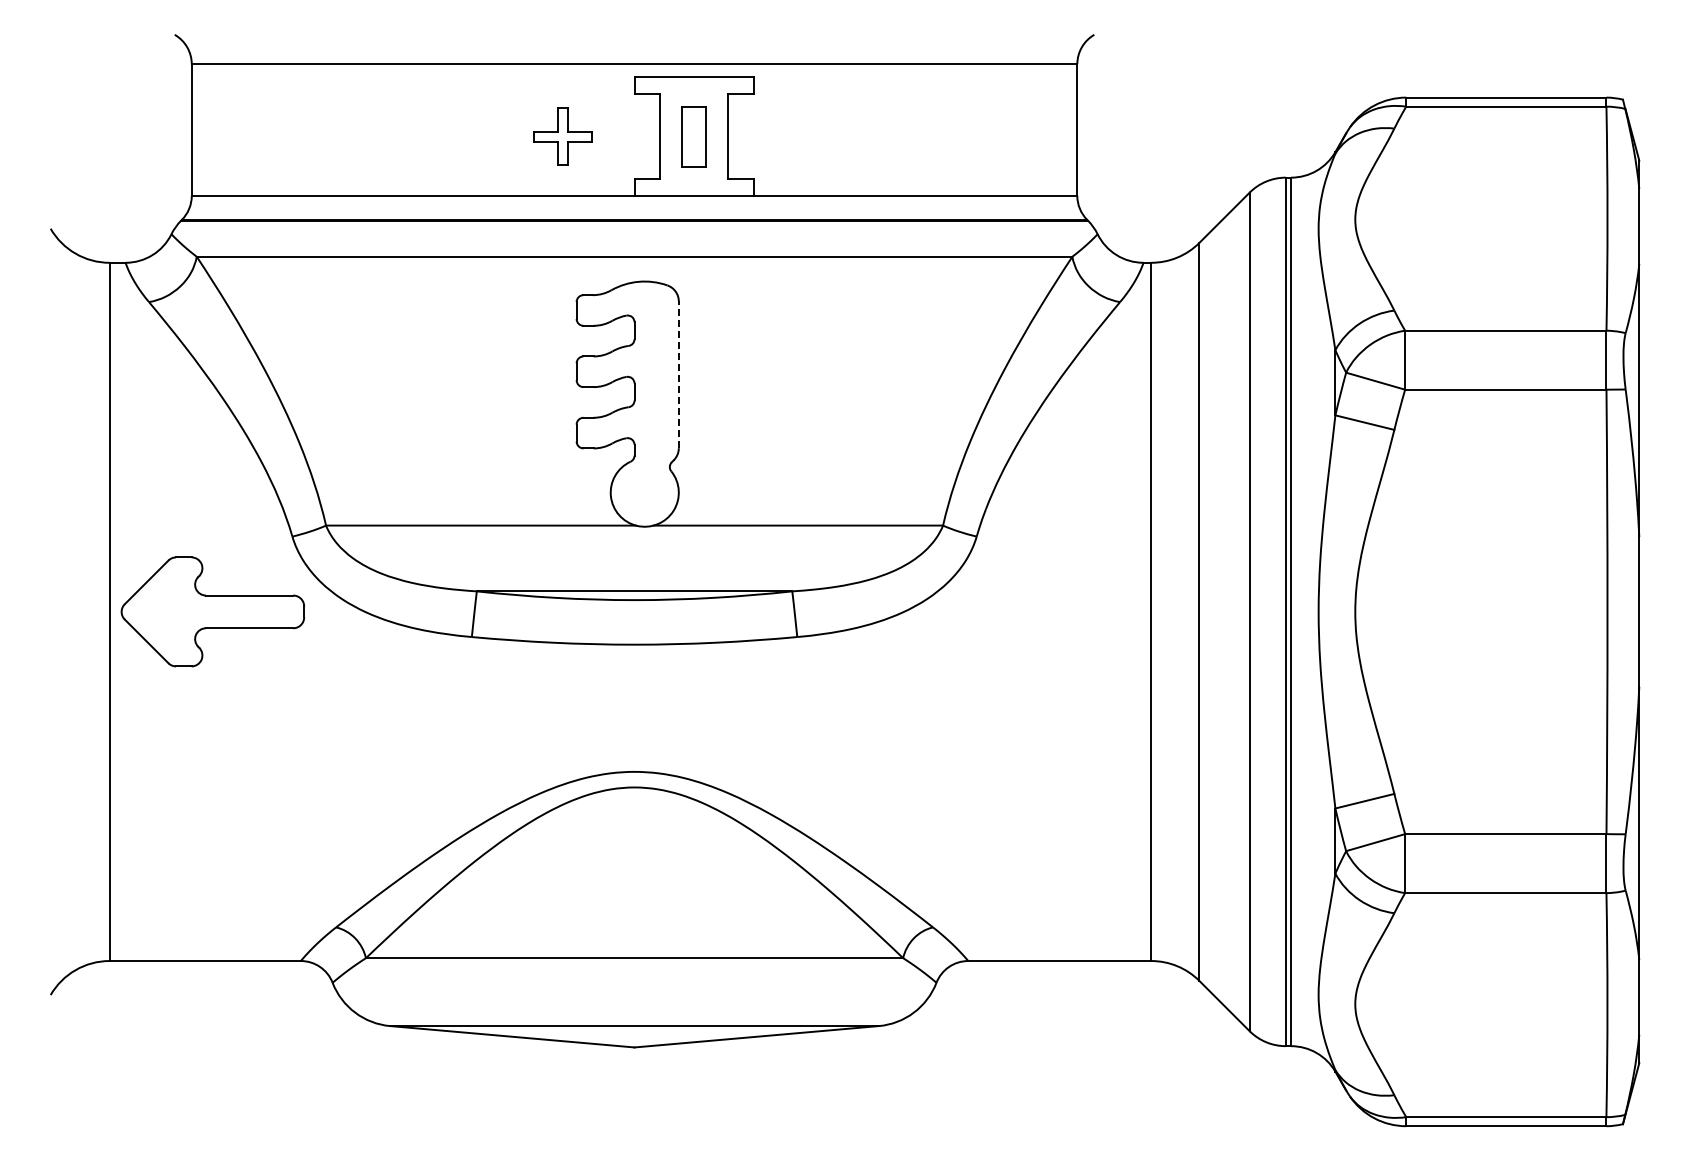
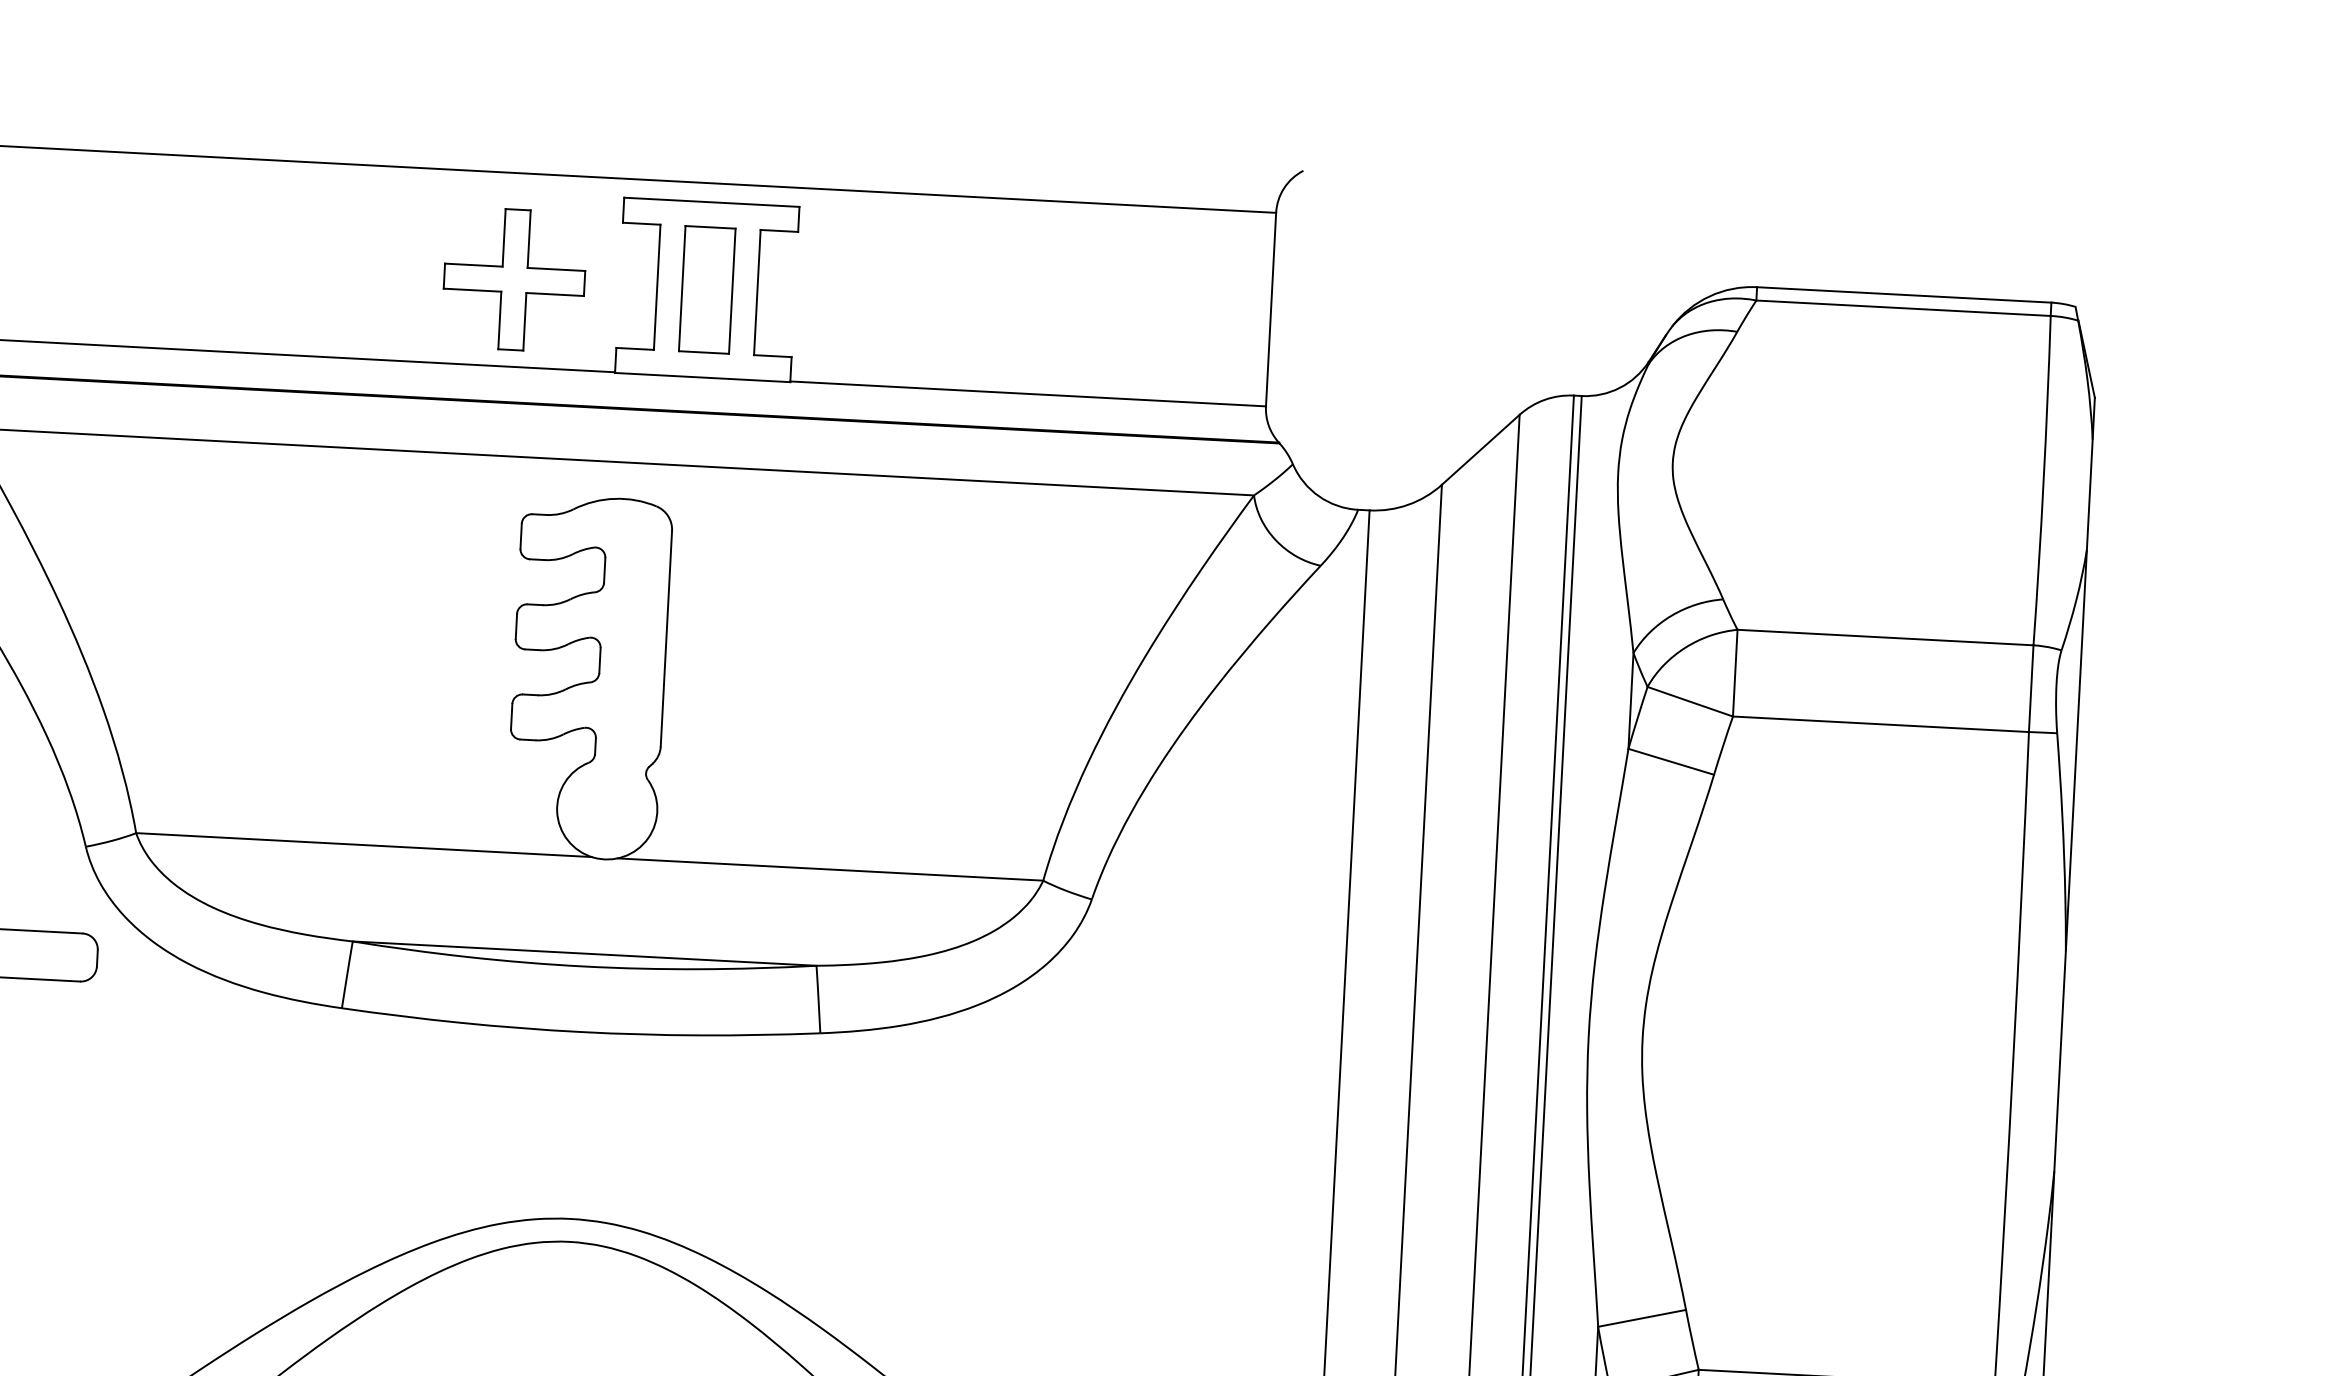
part: (562, 136) -> (513, 279), size x1.67
part: (693, 136) -> (706, 289), size x1.43
line: (678, 374) -> (665, 638), dashed -> solid

